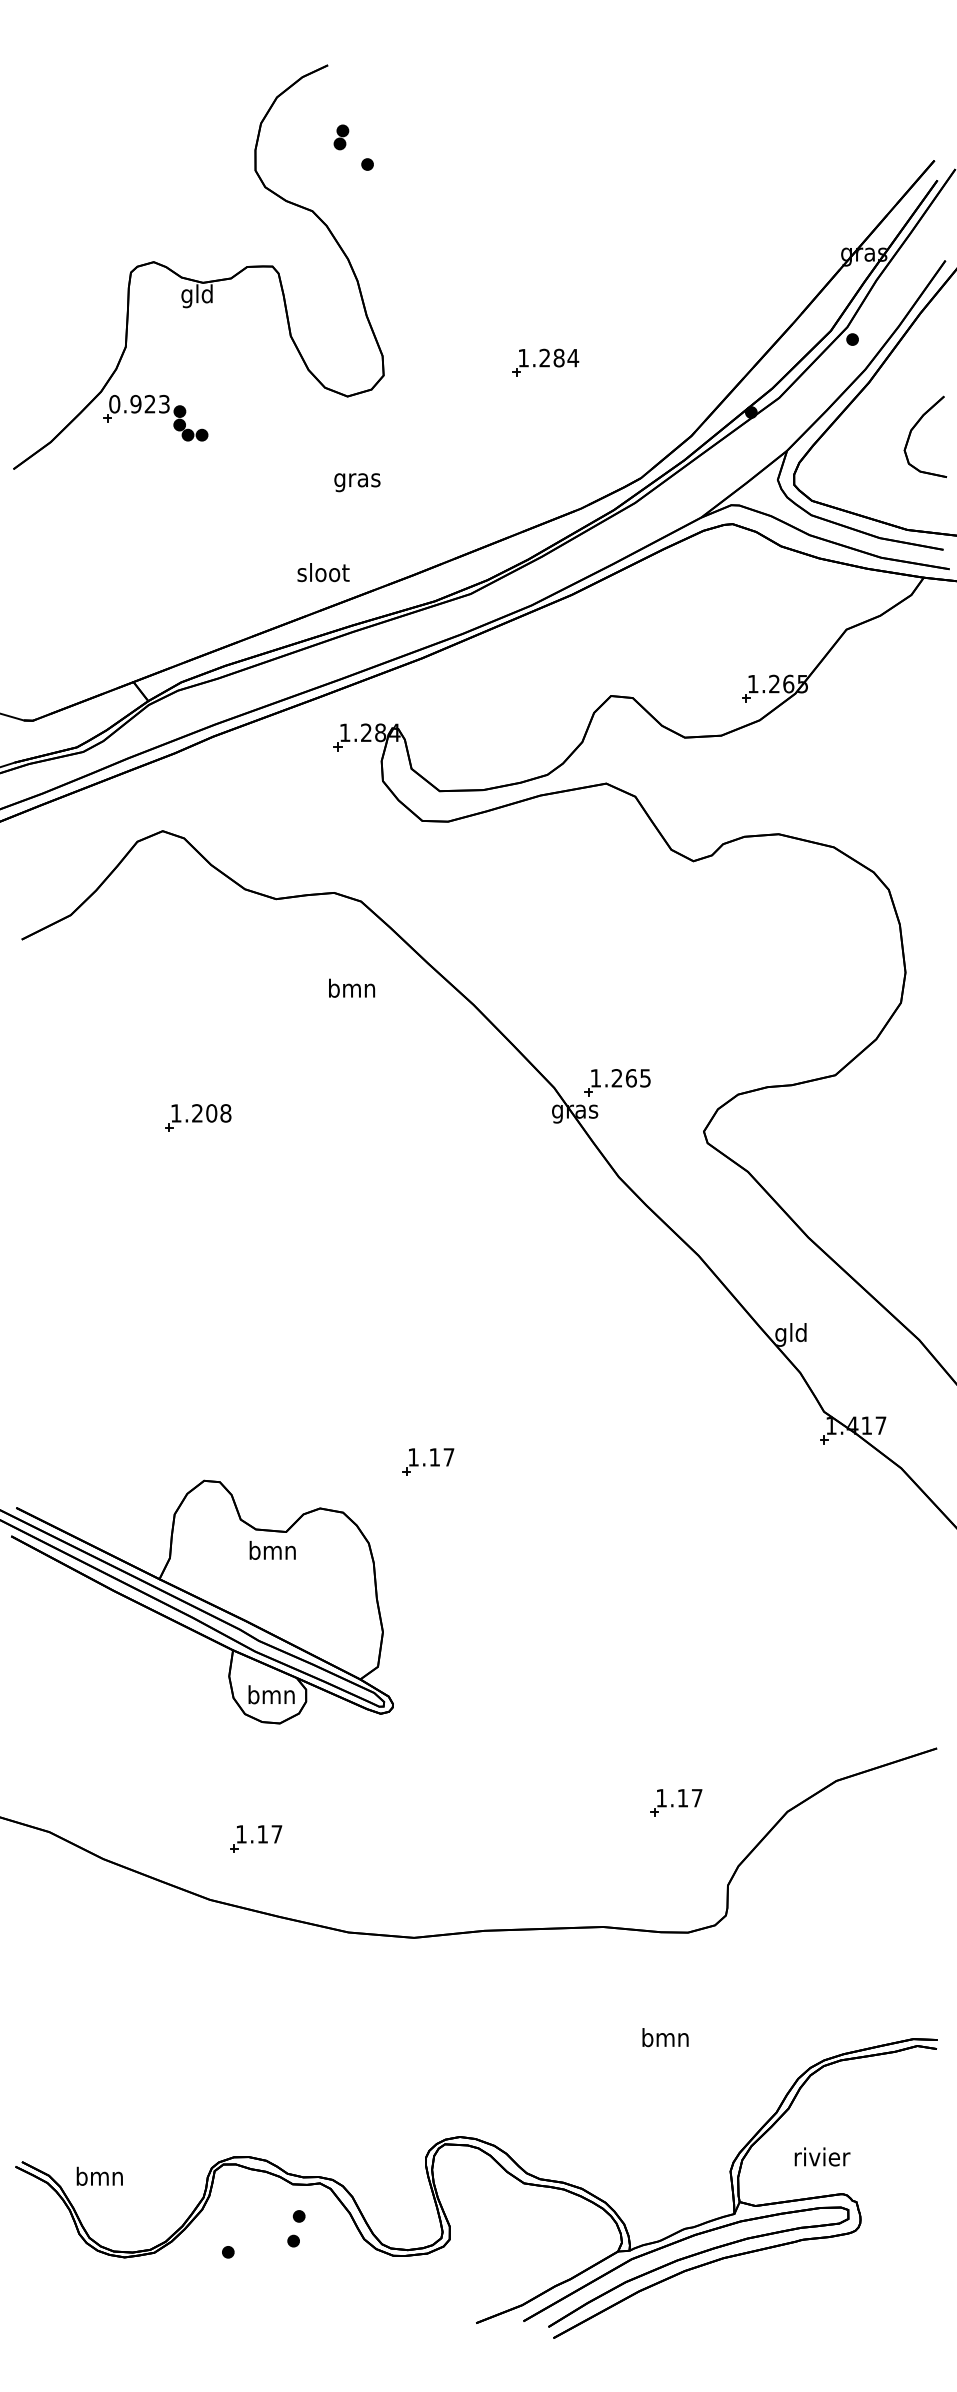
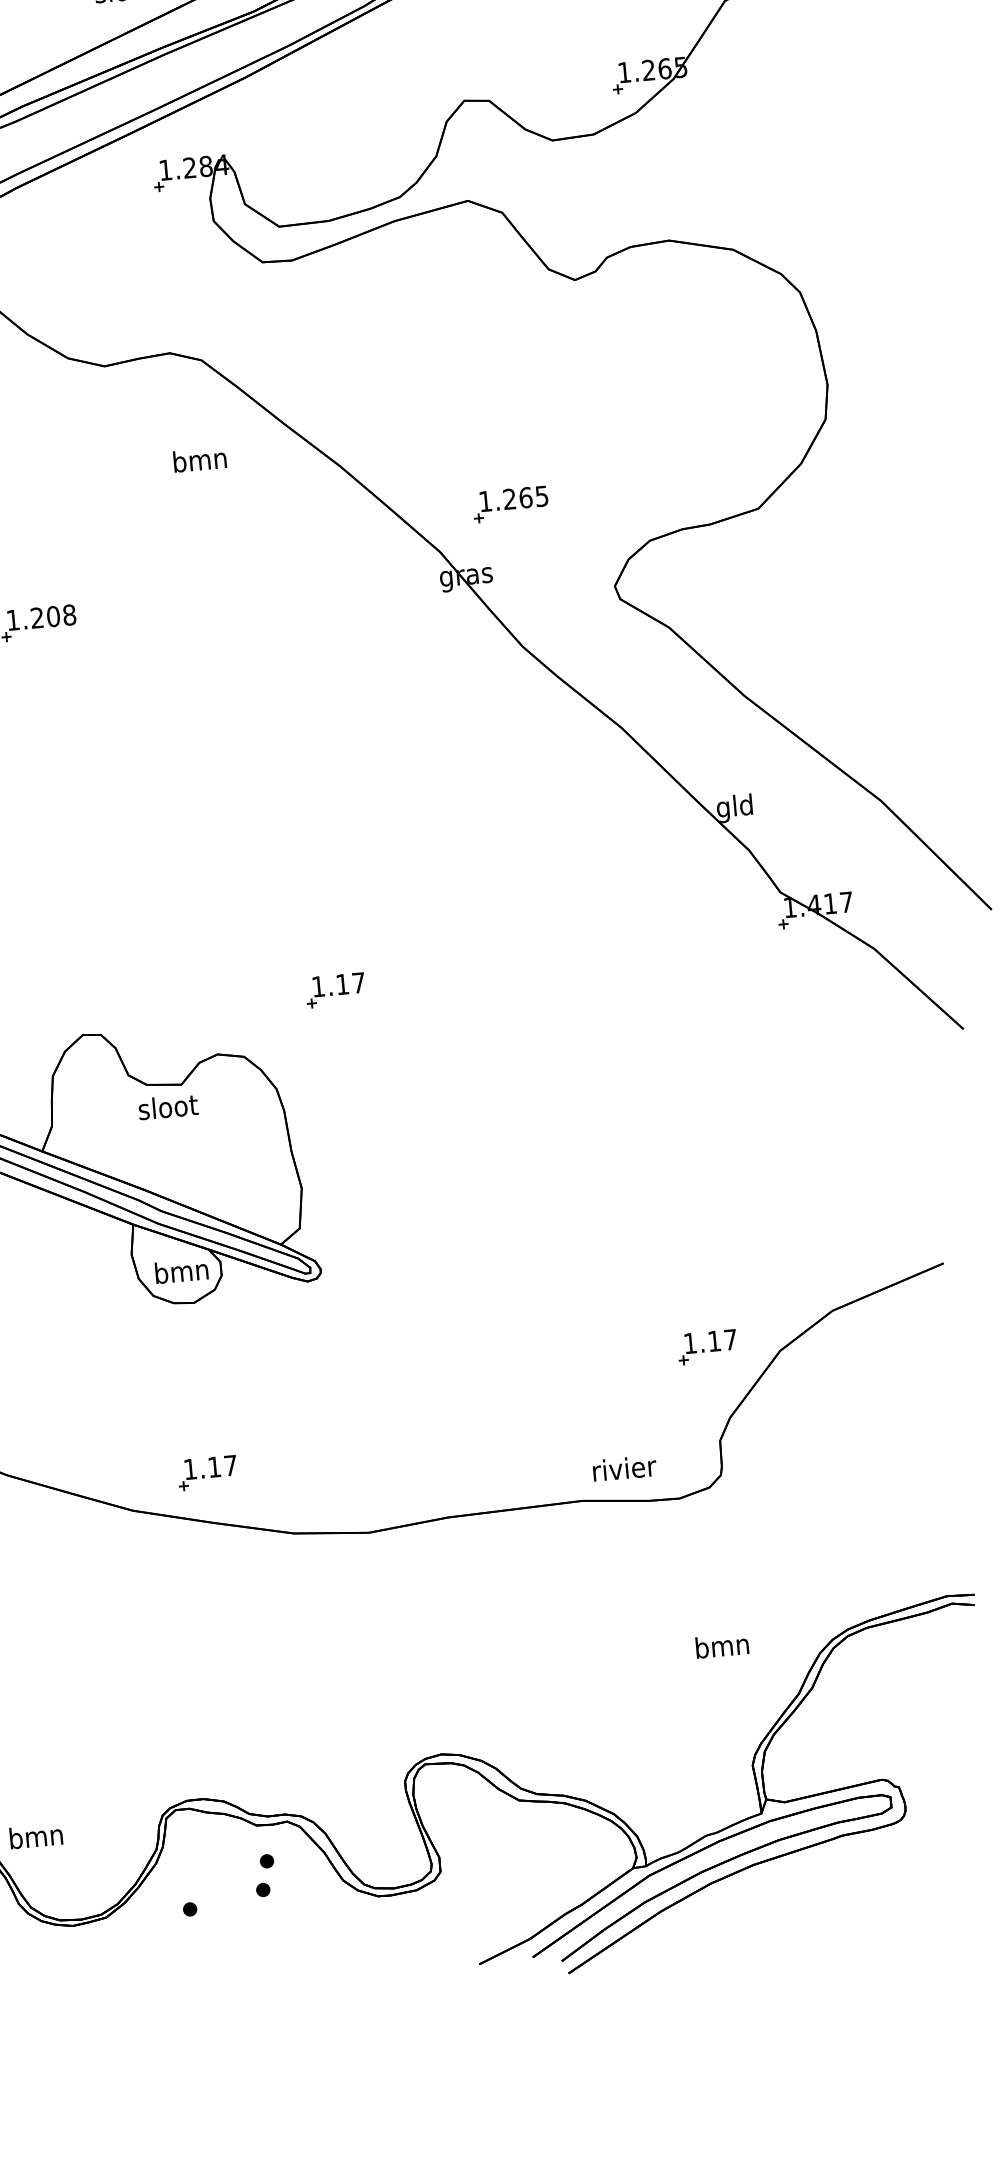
part: (617, 1082) -> (510, 504), moved
text: (273, 1549) -> (168, 1105), bmn -> sloot
part: (676, 1802) -> (707, 1346), moved
part: (256, 1838) -> (207, 1472), moved
text: (665, 2037) -> (722, 1645), moved
text: (822, 2156) -> (624, 1467), moved

